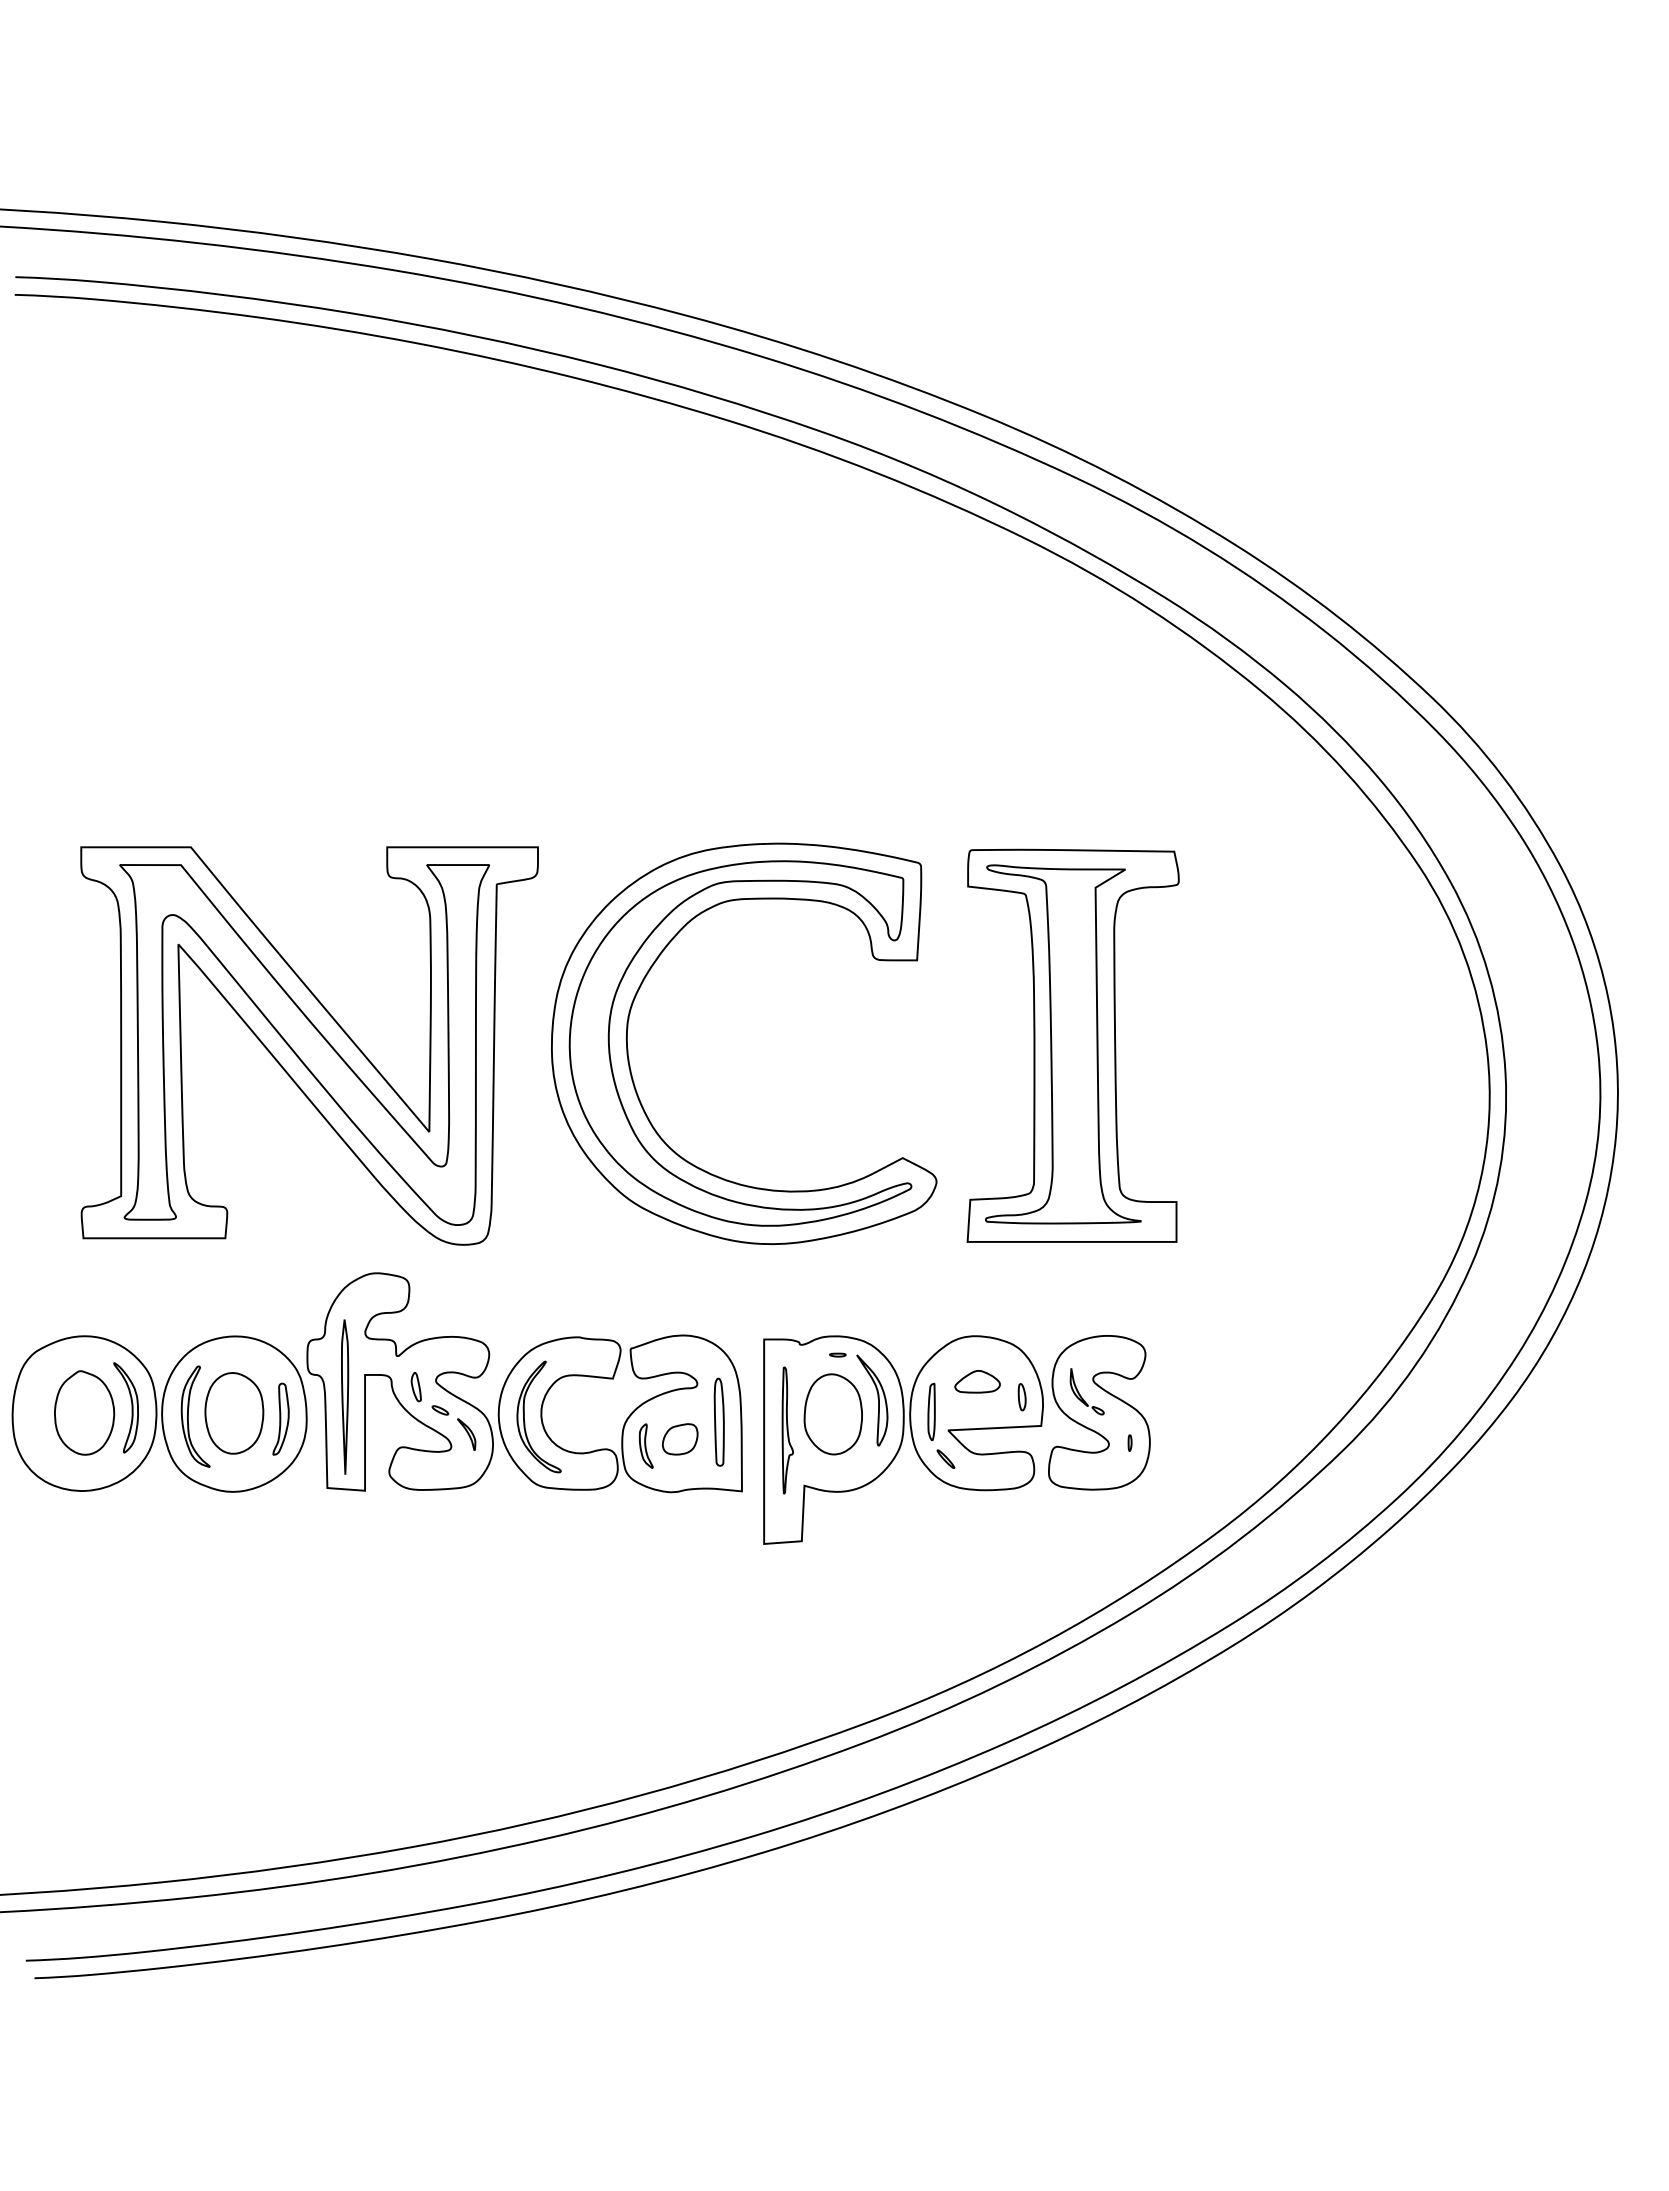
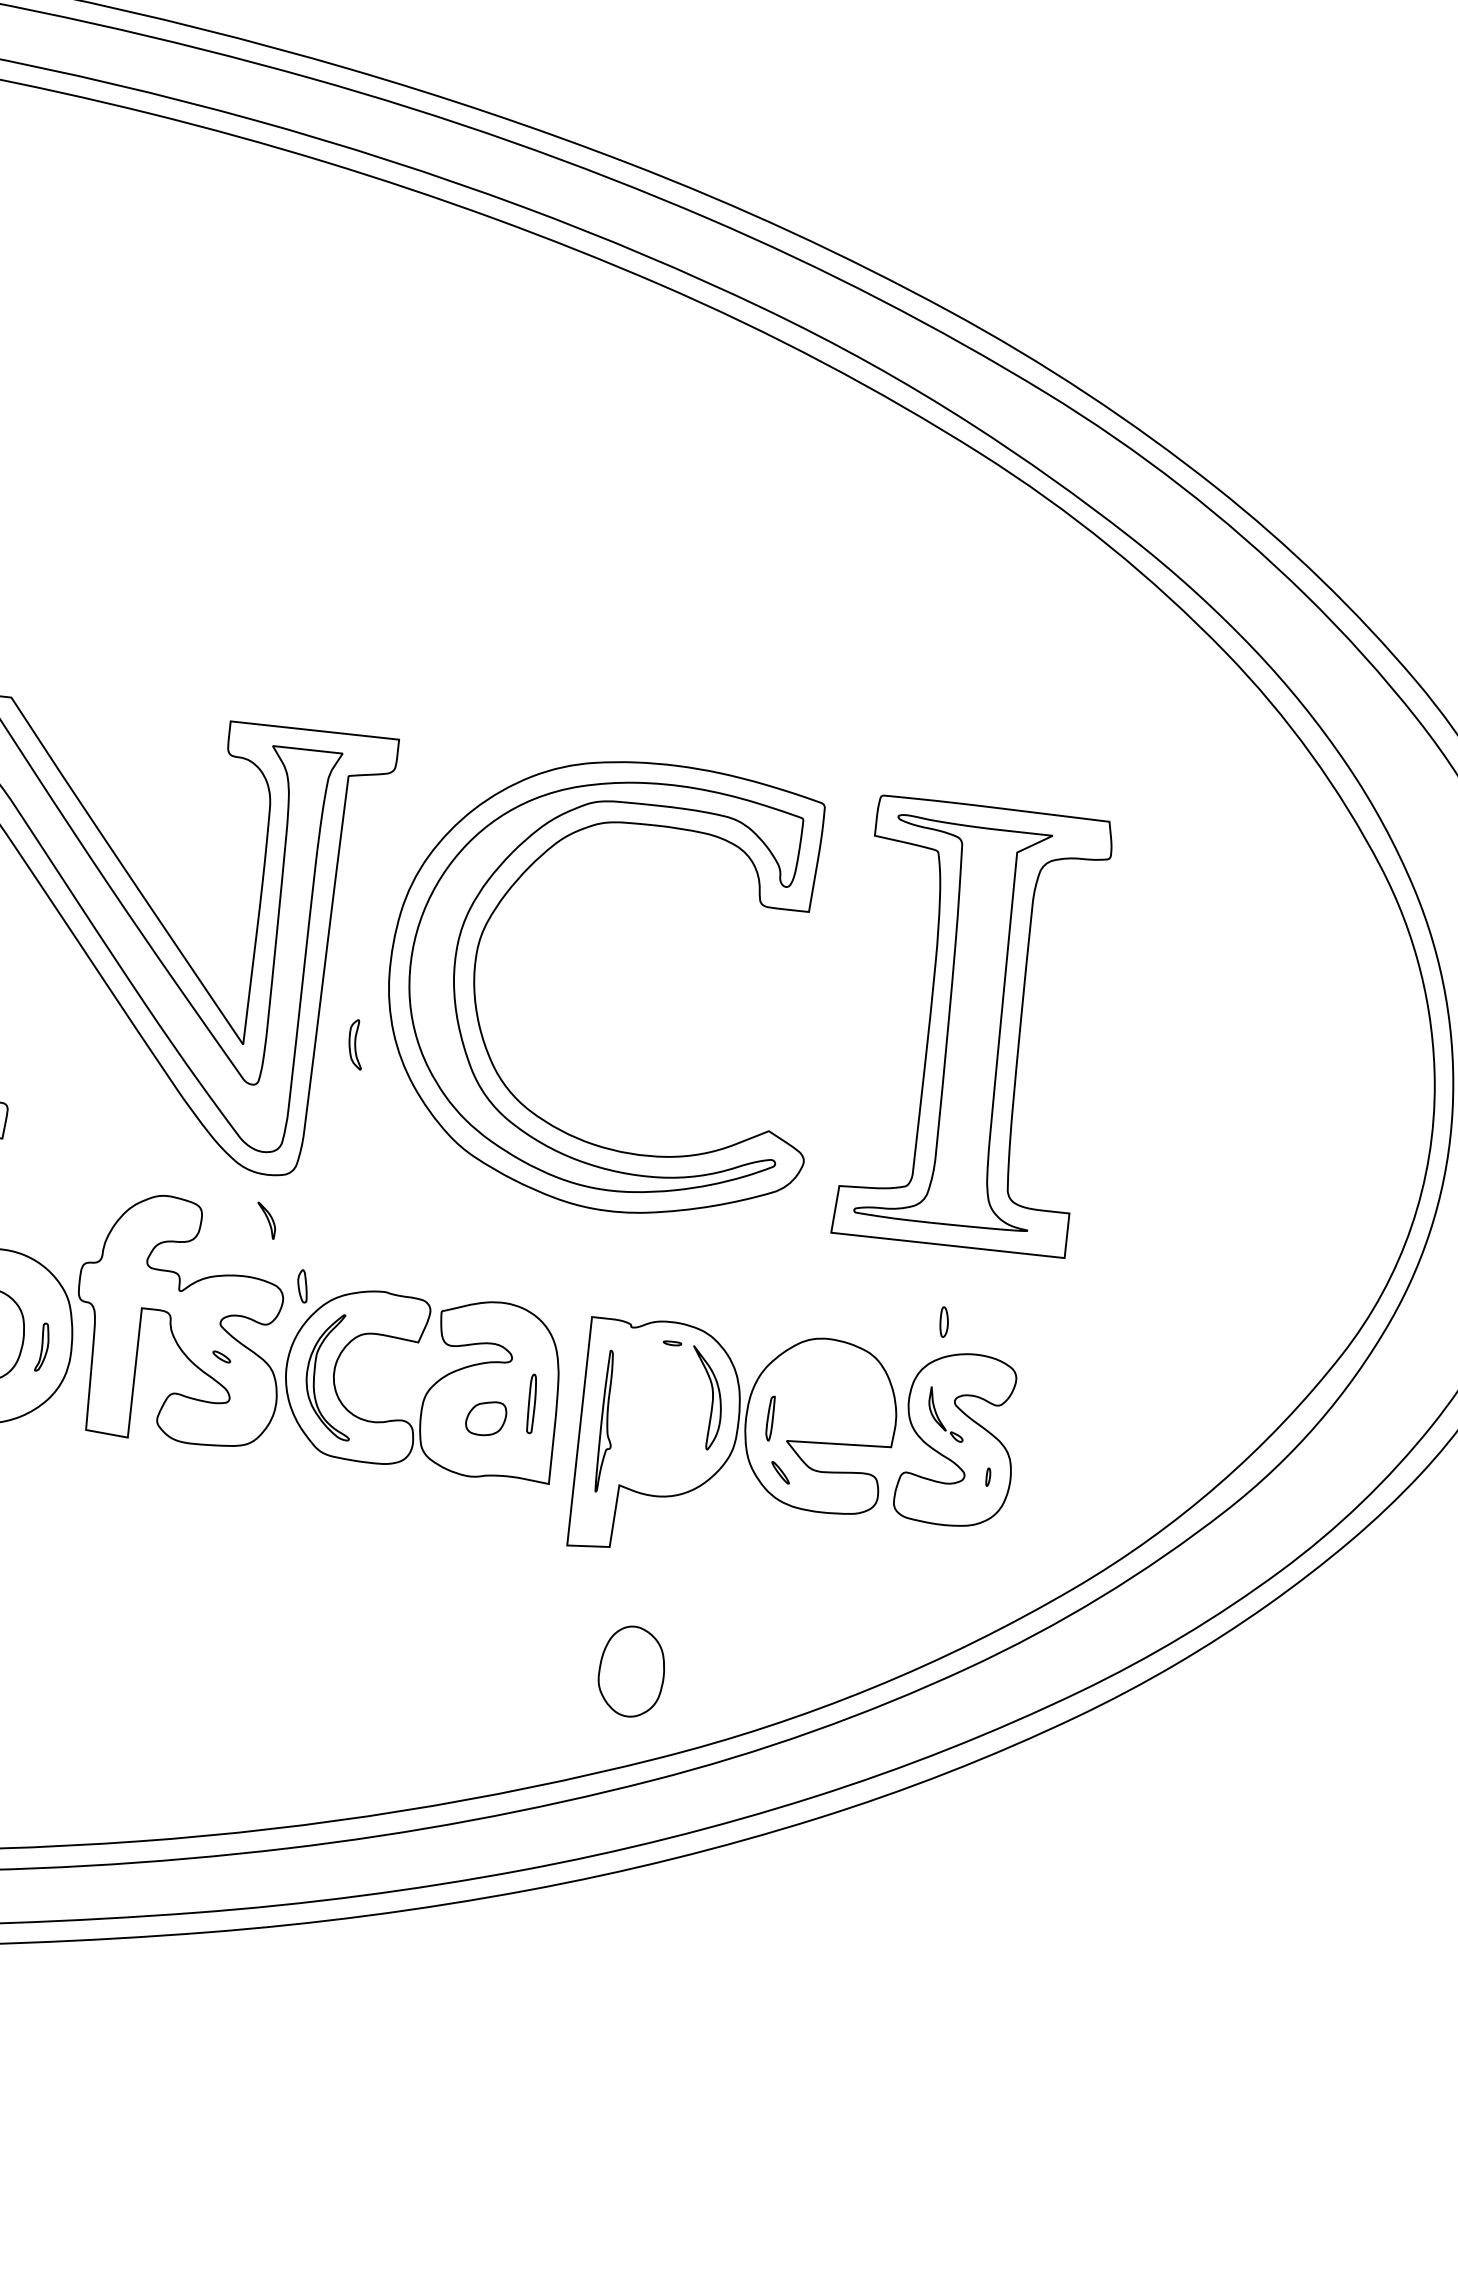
part: (977, 1381) -> (825, 1389), removed
part: (415, 1387) -> (301, 1286), moved
part: (345, 1396) -> (117, 1329), removed
part: (1021, 1397) -> (943, 1322), moved
part: (931, 1412) -> (770, 1418), size x0.7
part: (832, 1414) -> (630, 1671), moved
part: (280, 1418) -> (42, 1346), size x0.6
part: (718, 1421) -> (531, 1403), size x0.6
part: (466, 1434) -> (266, 1220), moved
part: (645, 1445) -> (355, 1043), moved

